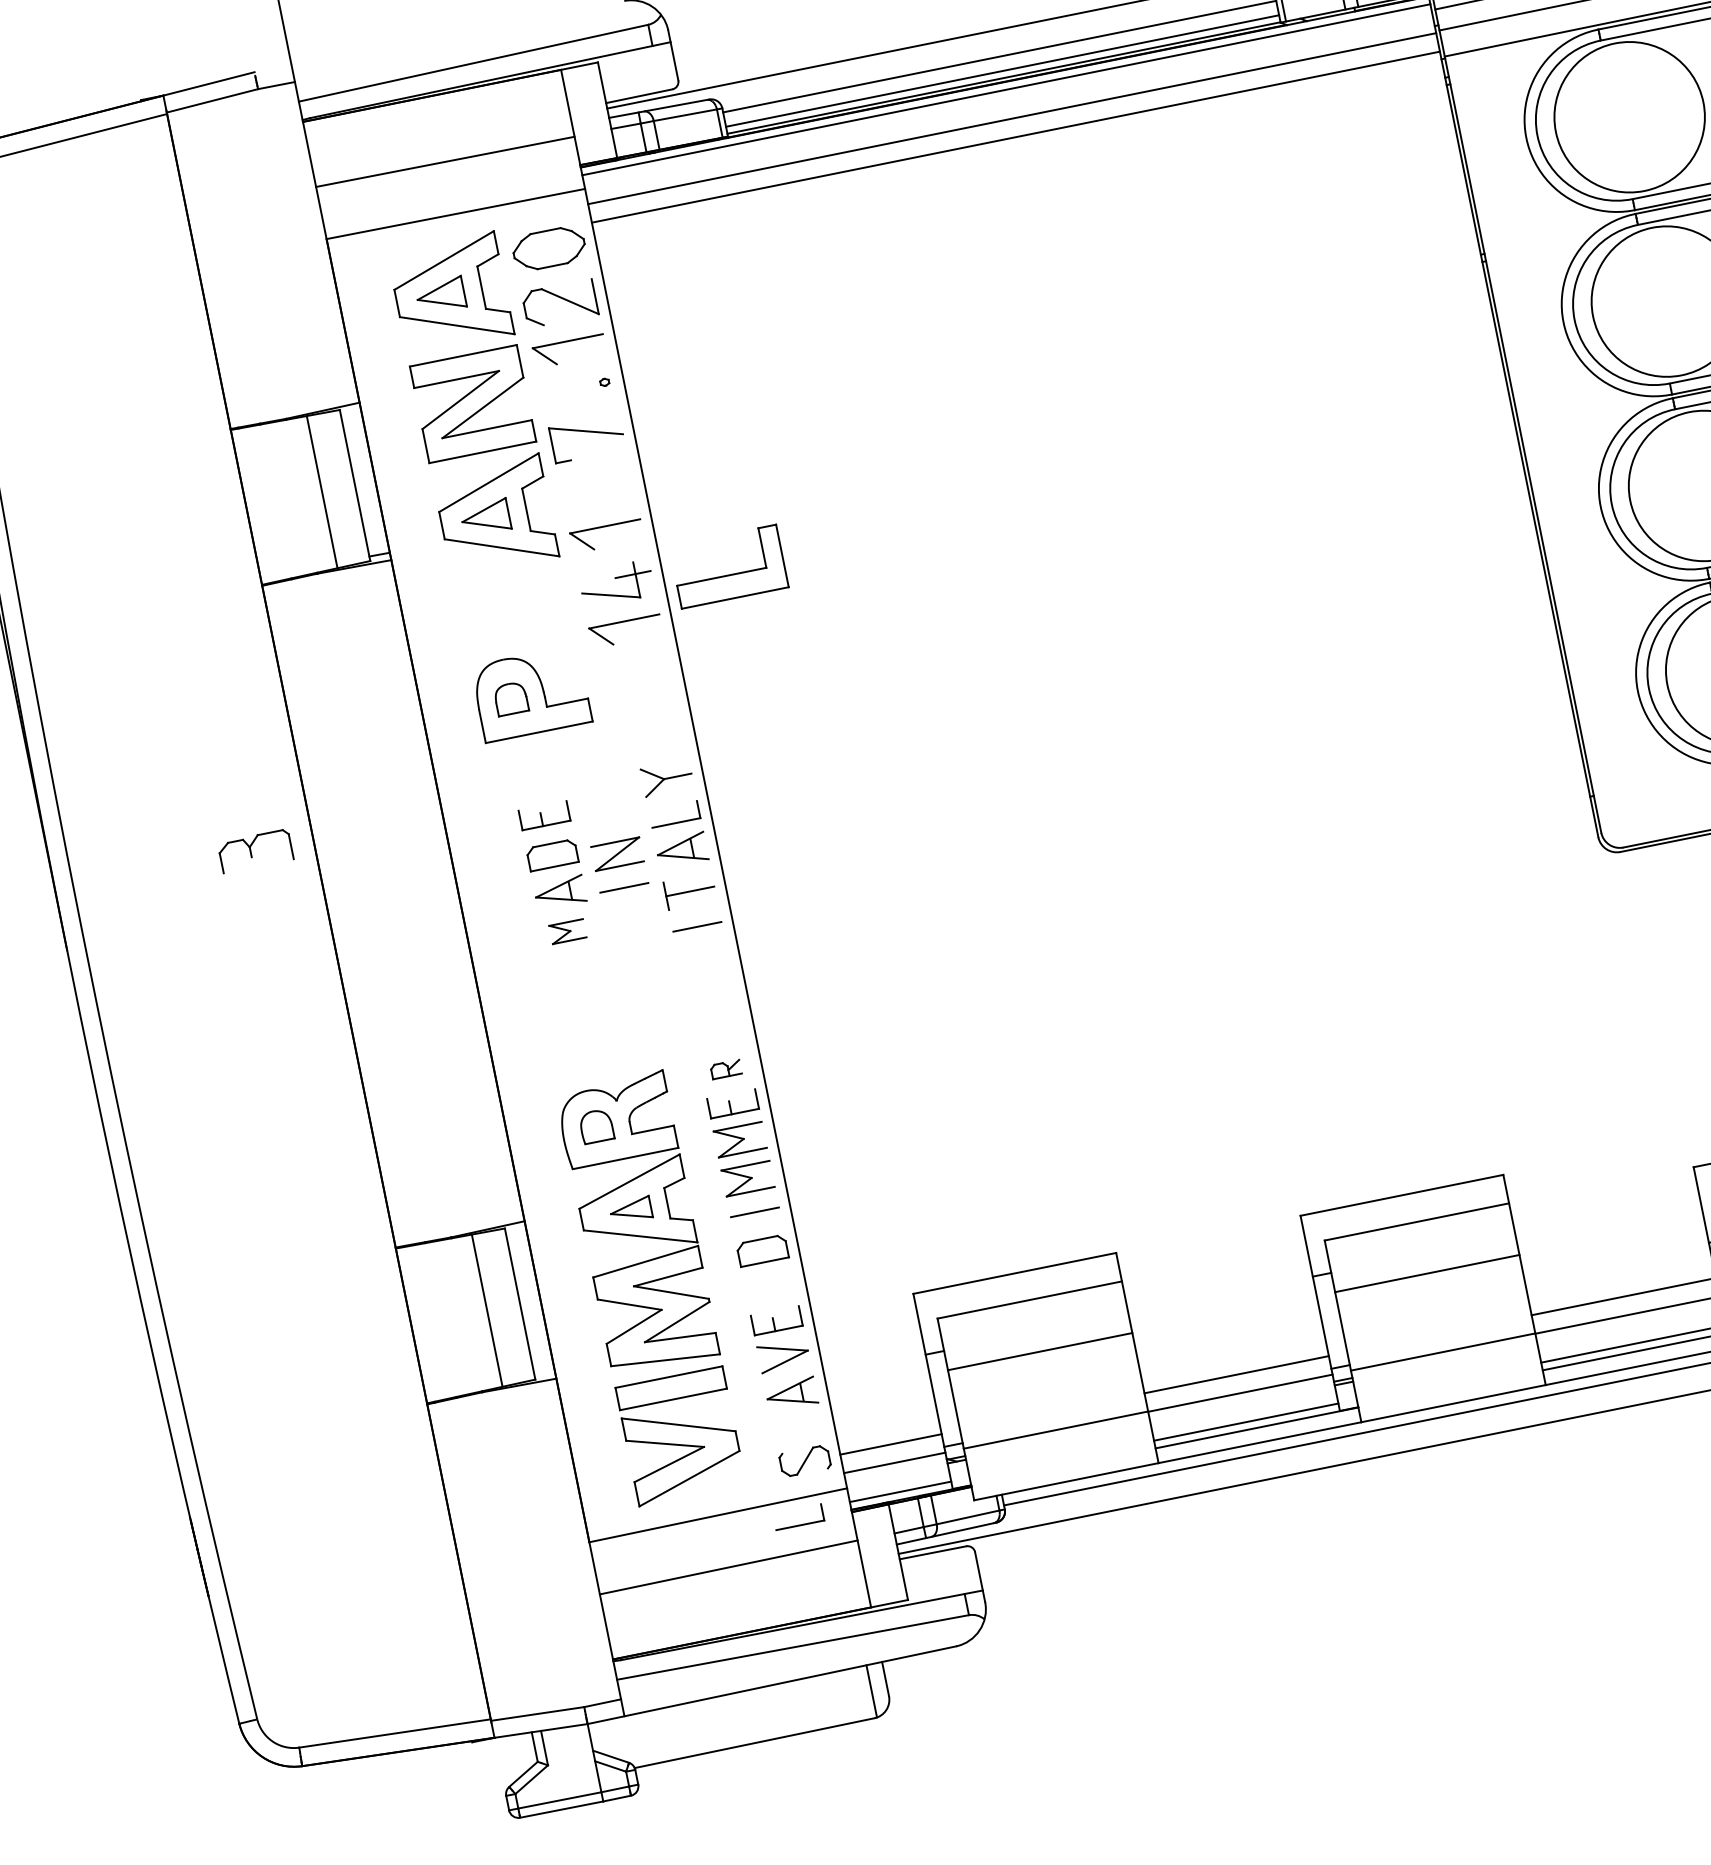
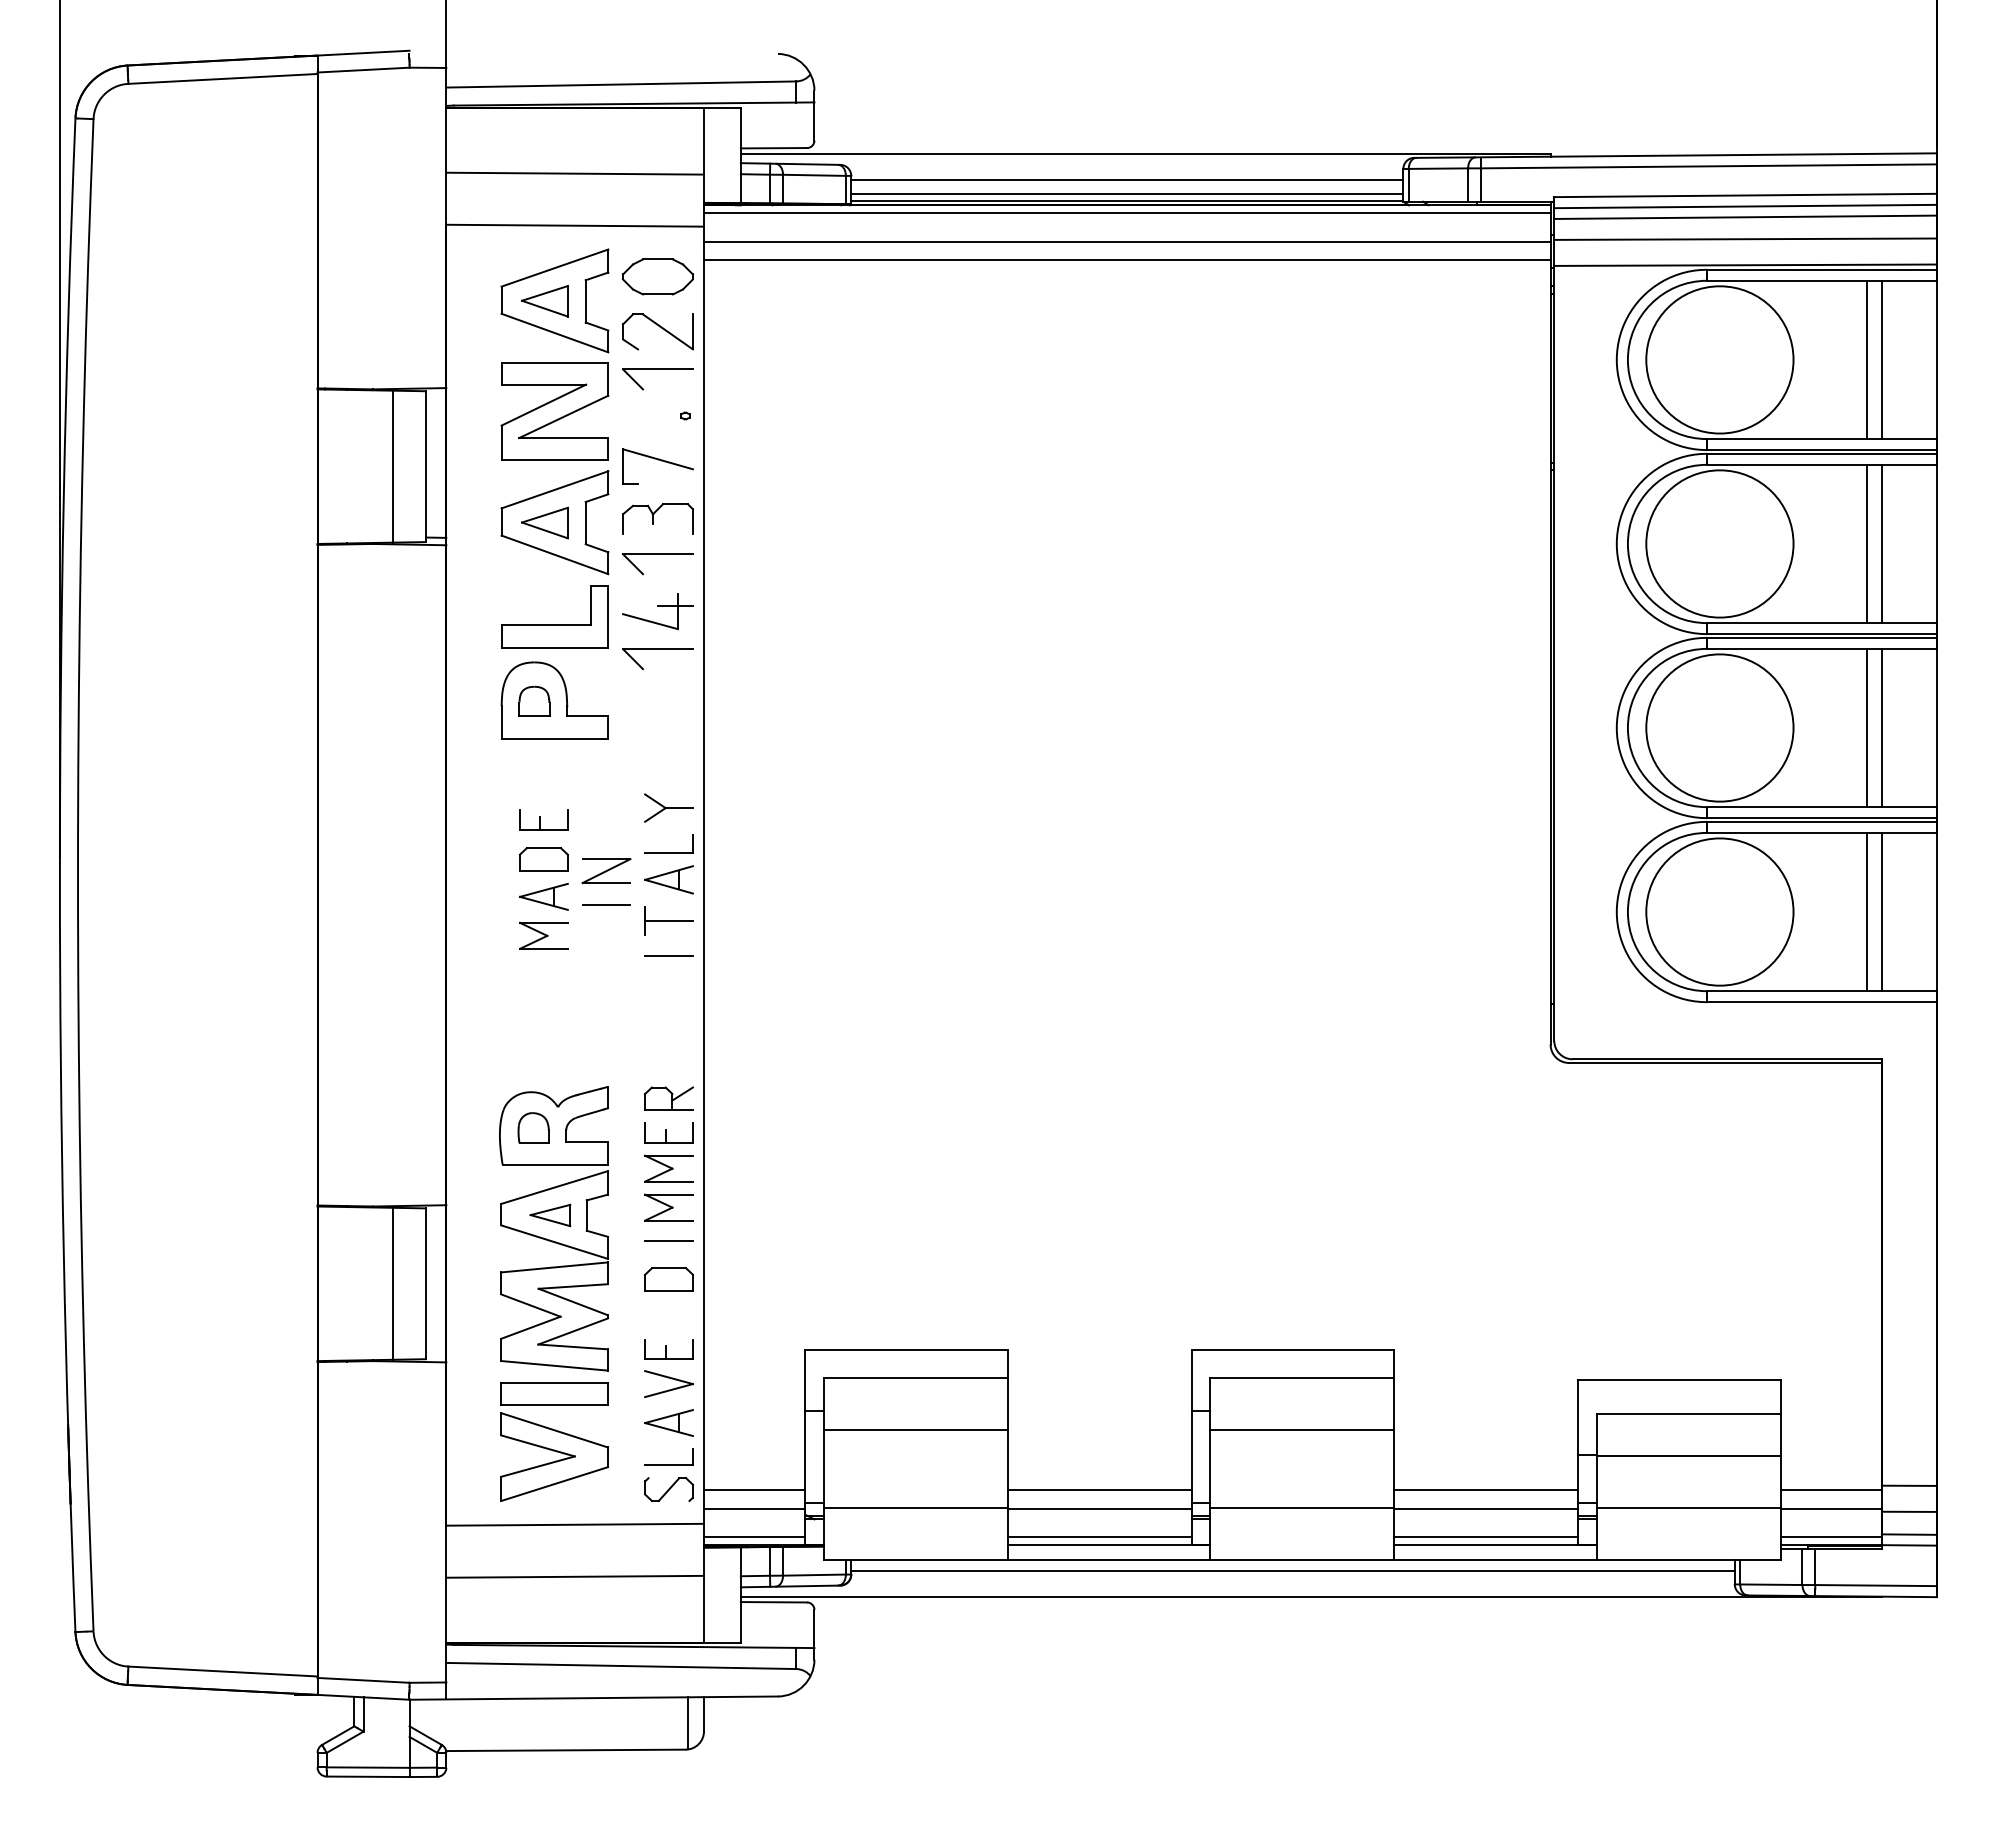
part: (730, 574) -> (554, 624), moved
part: (255, 850) -> (657, 518), moved
part: (567, 931) -> (543, 935), size x1.43
part: (725, 1069) -> (668, 1098), size x1.67
part: (799, 1524) -> (668, 1464), moved

